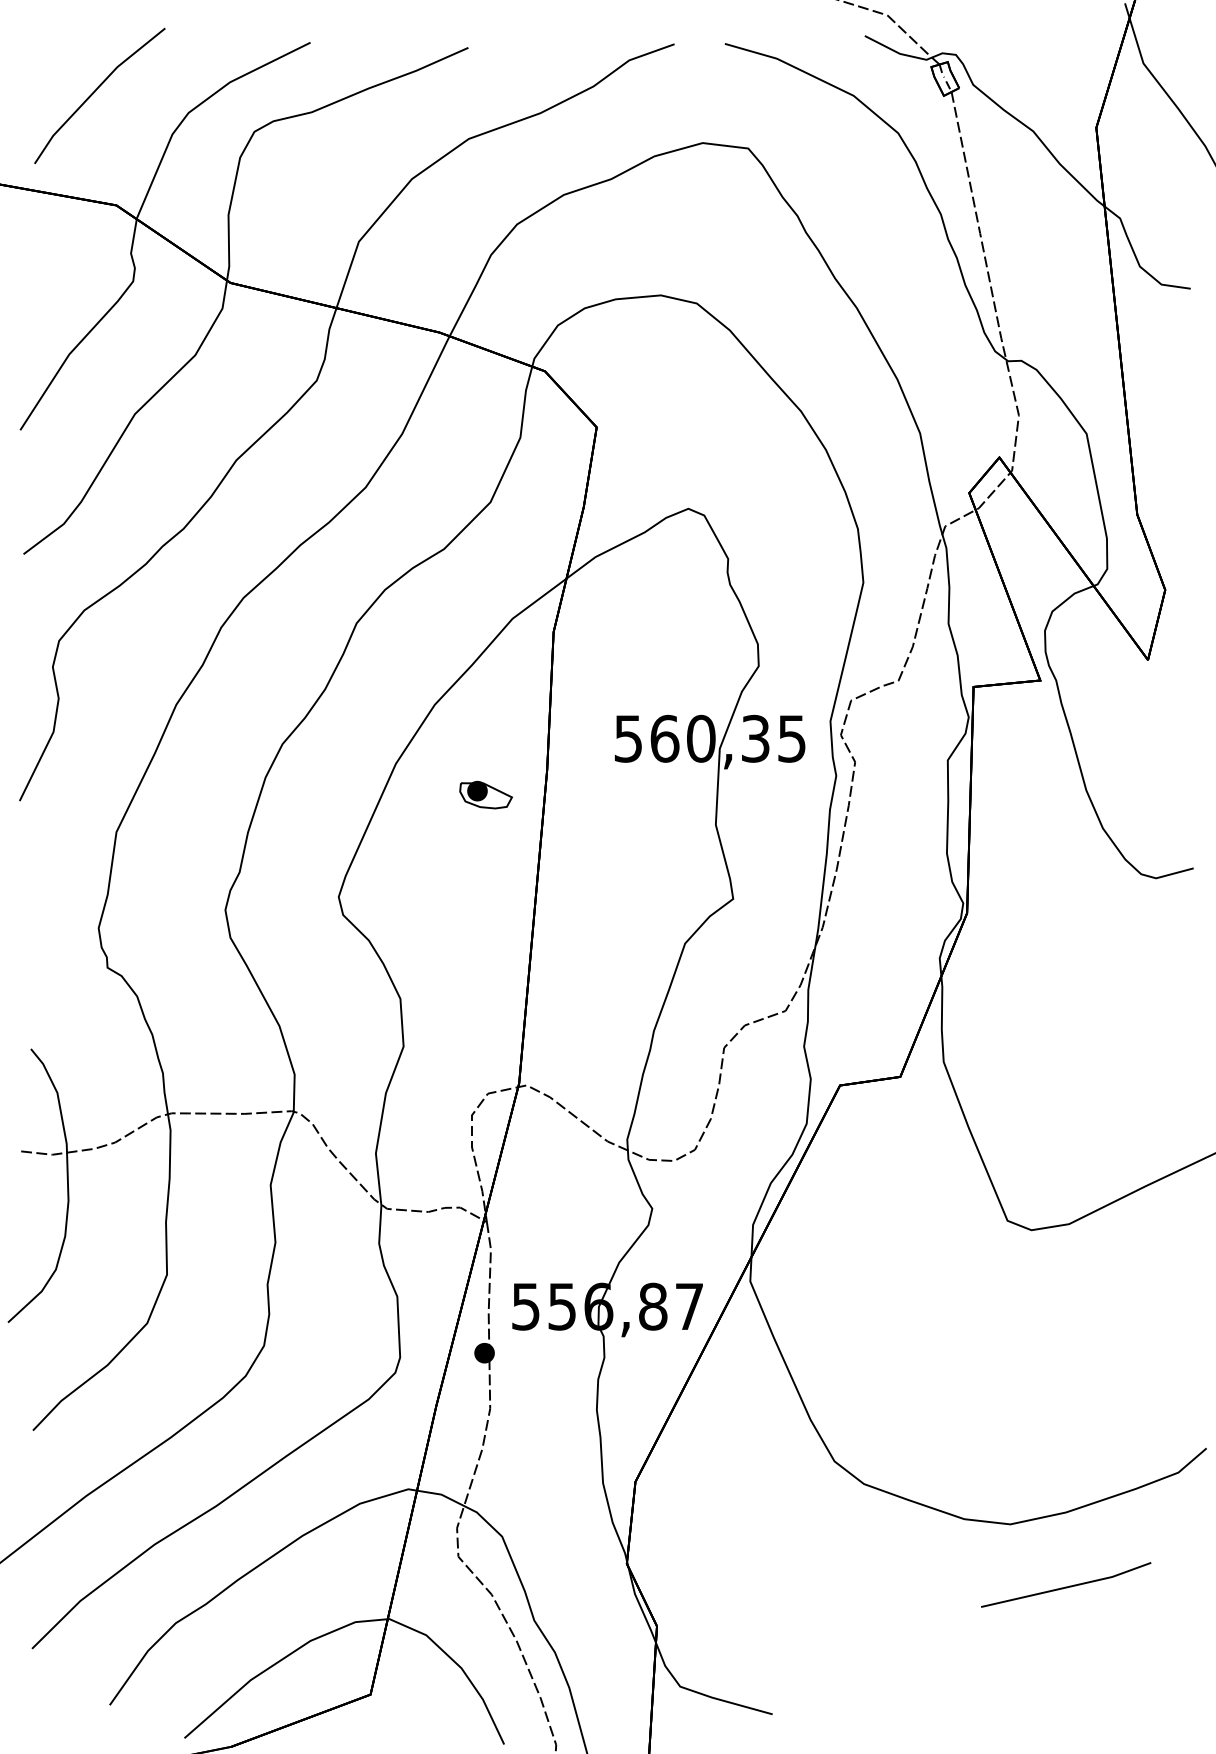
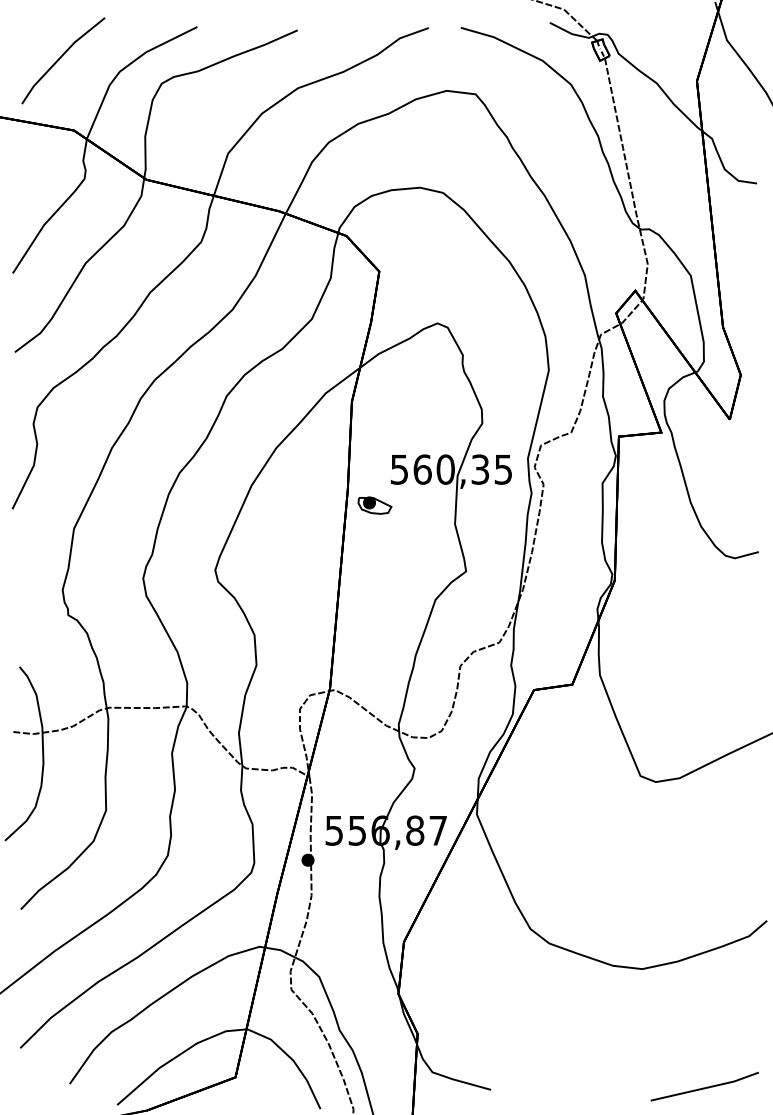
part: (485, 795) -> (374, 505), moved
line: (1065, 1586) -> (704, 1087), moved

